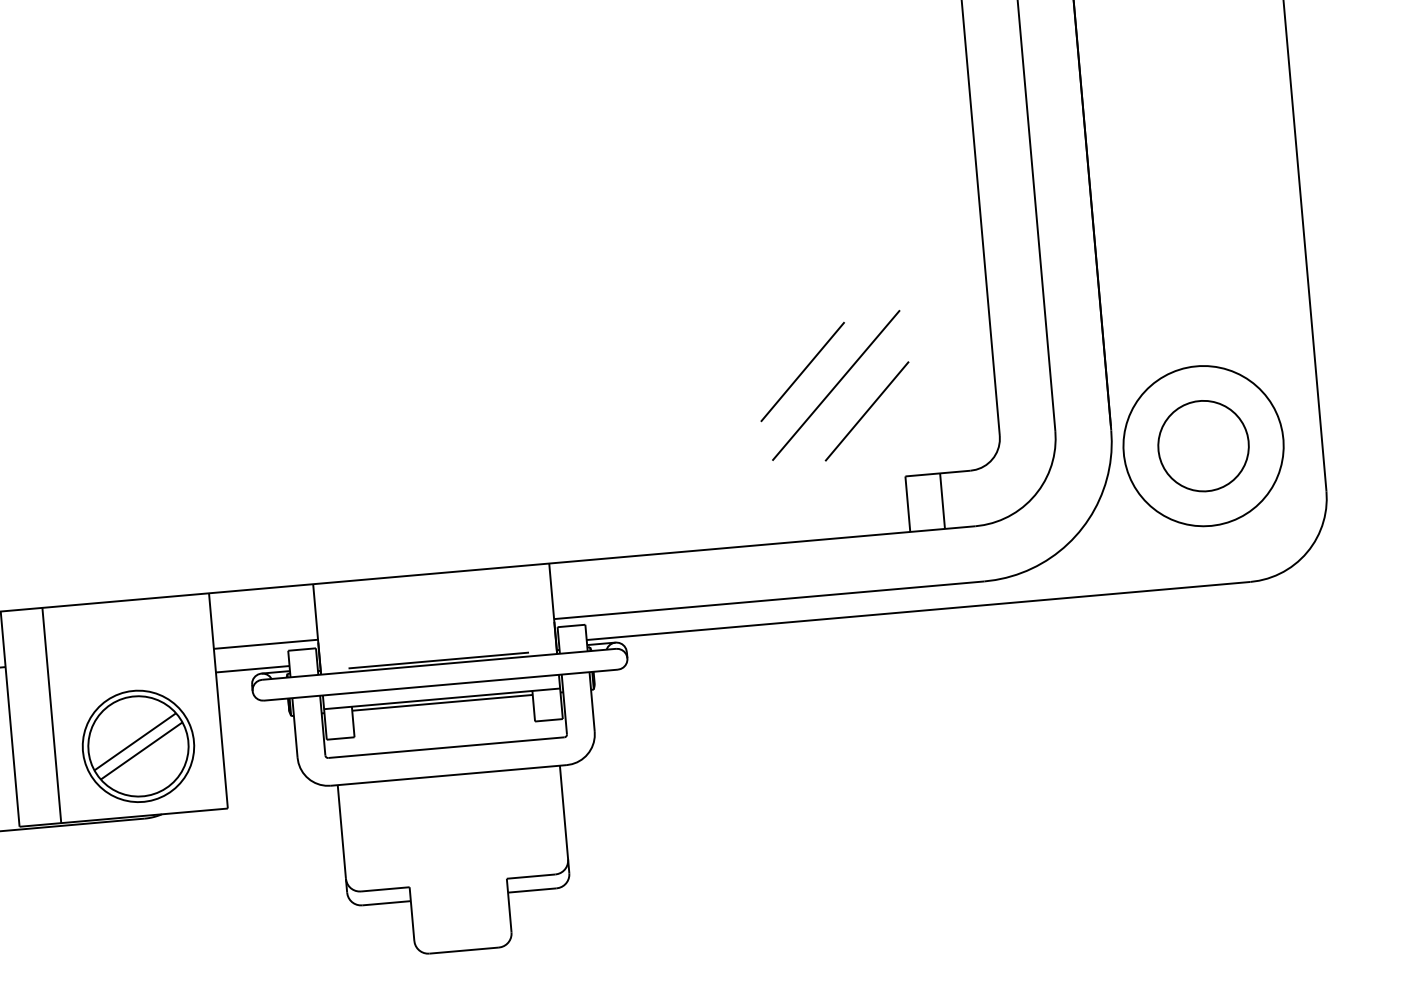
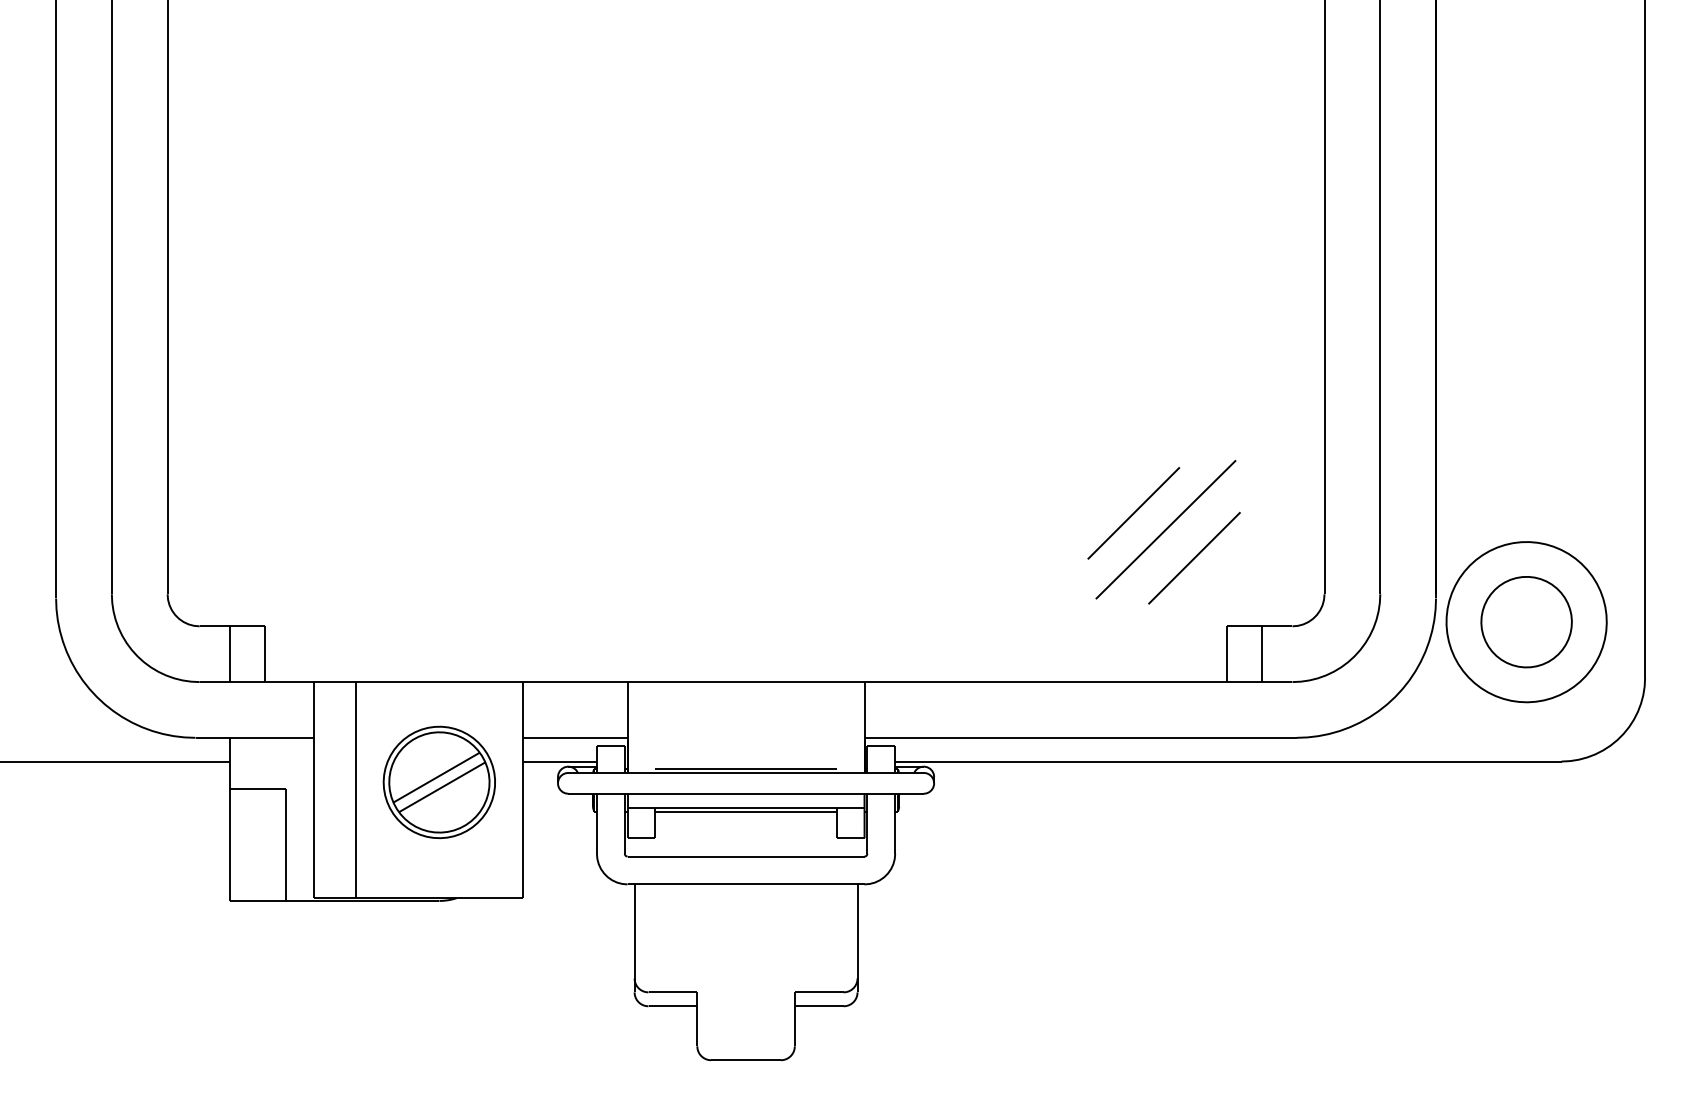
part: (137, 746) -> (438, 782), moved

